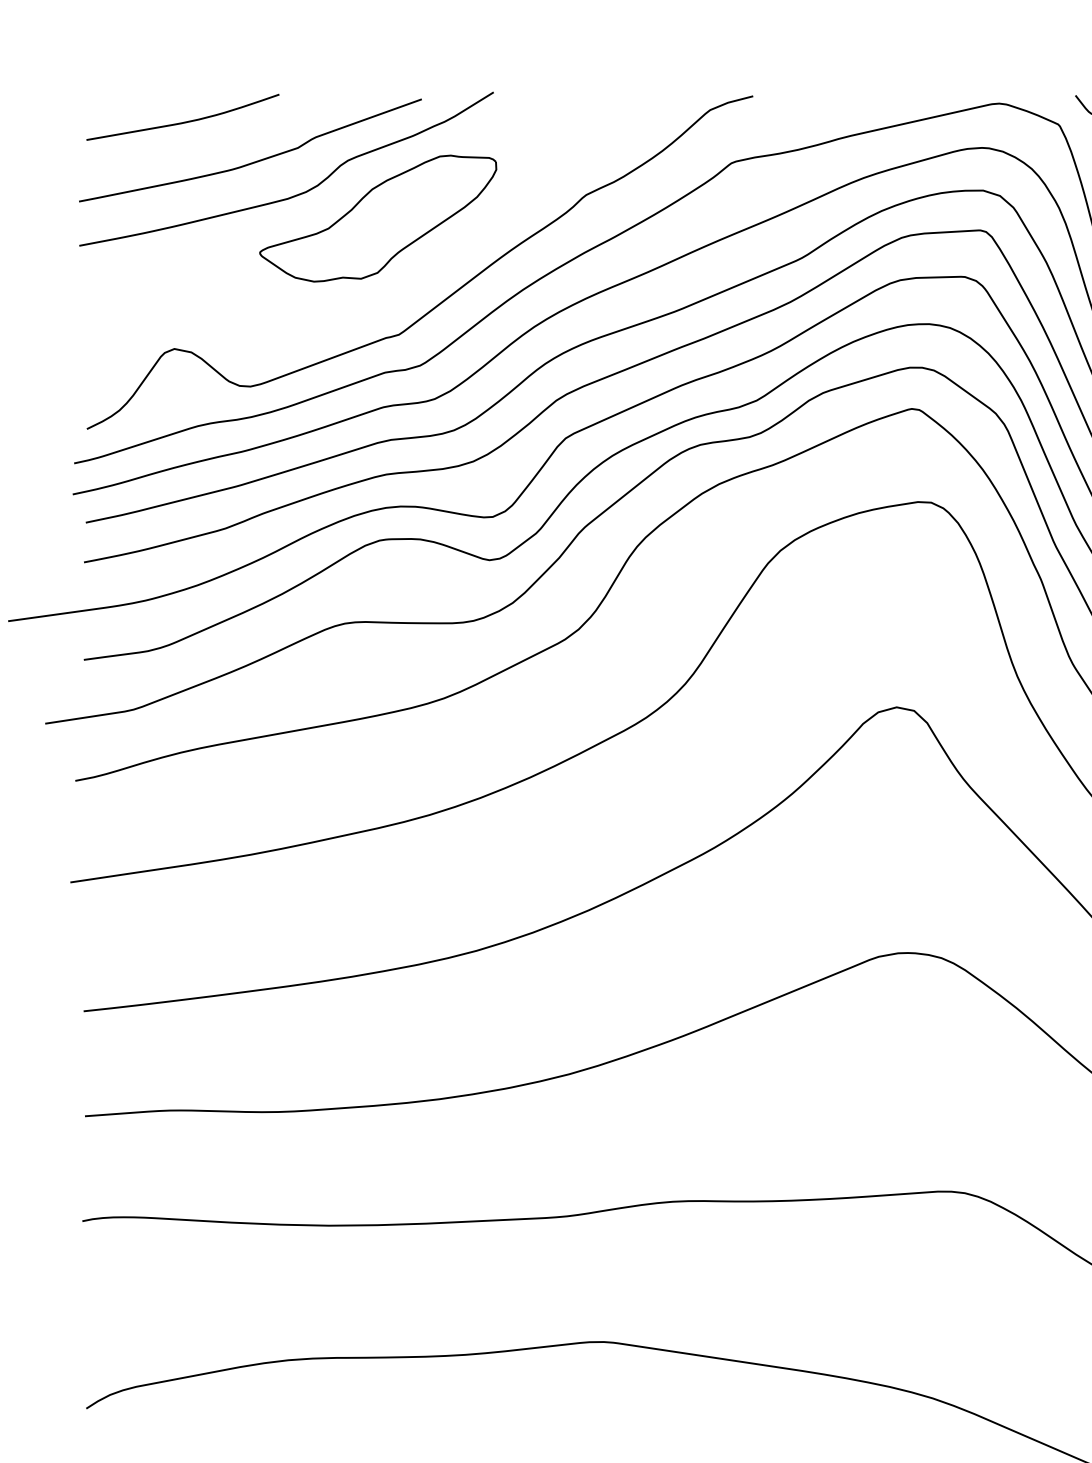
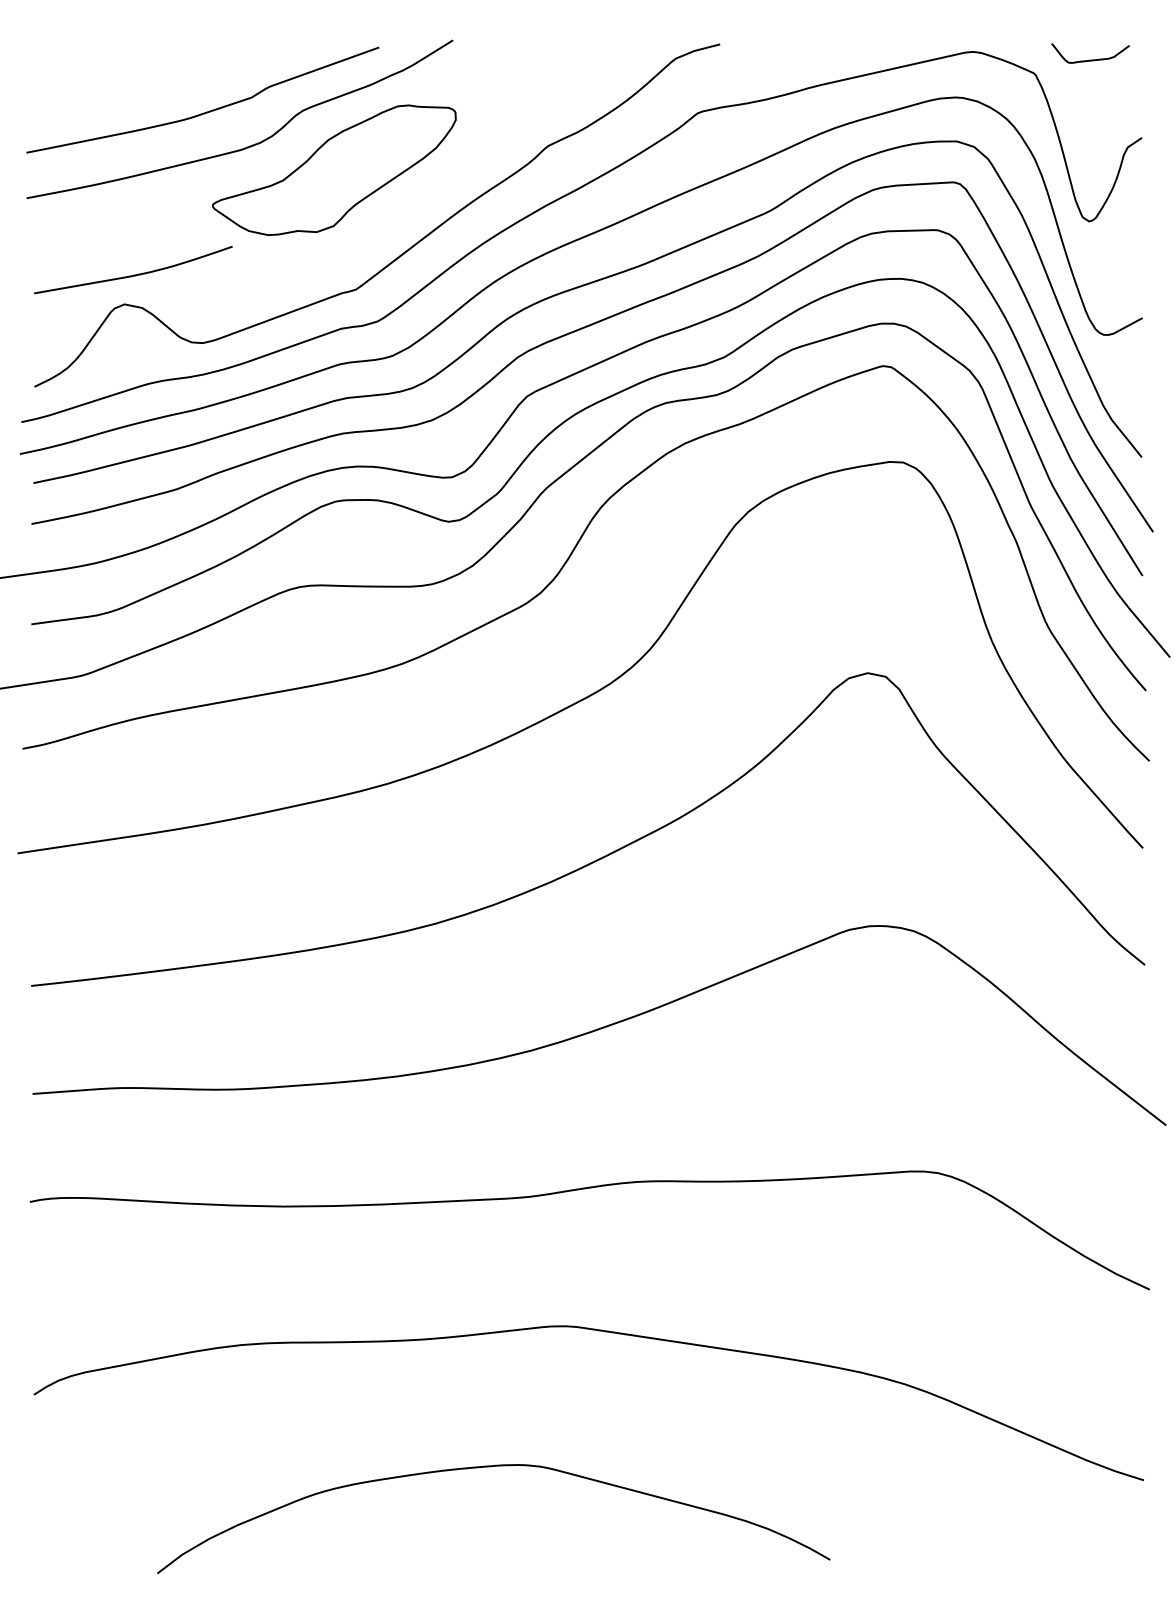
curve: (183, 121) -> (133, 274), moved

